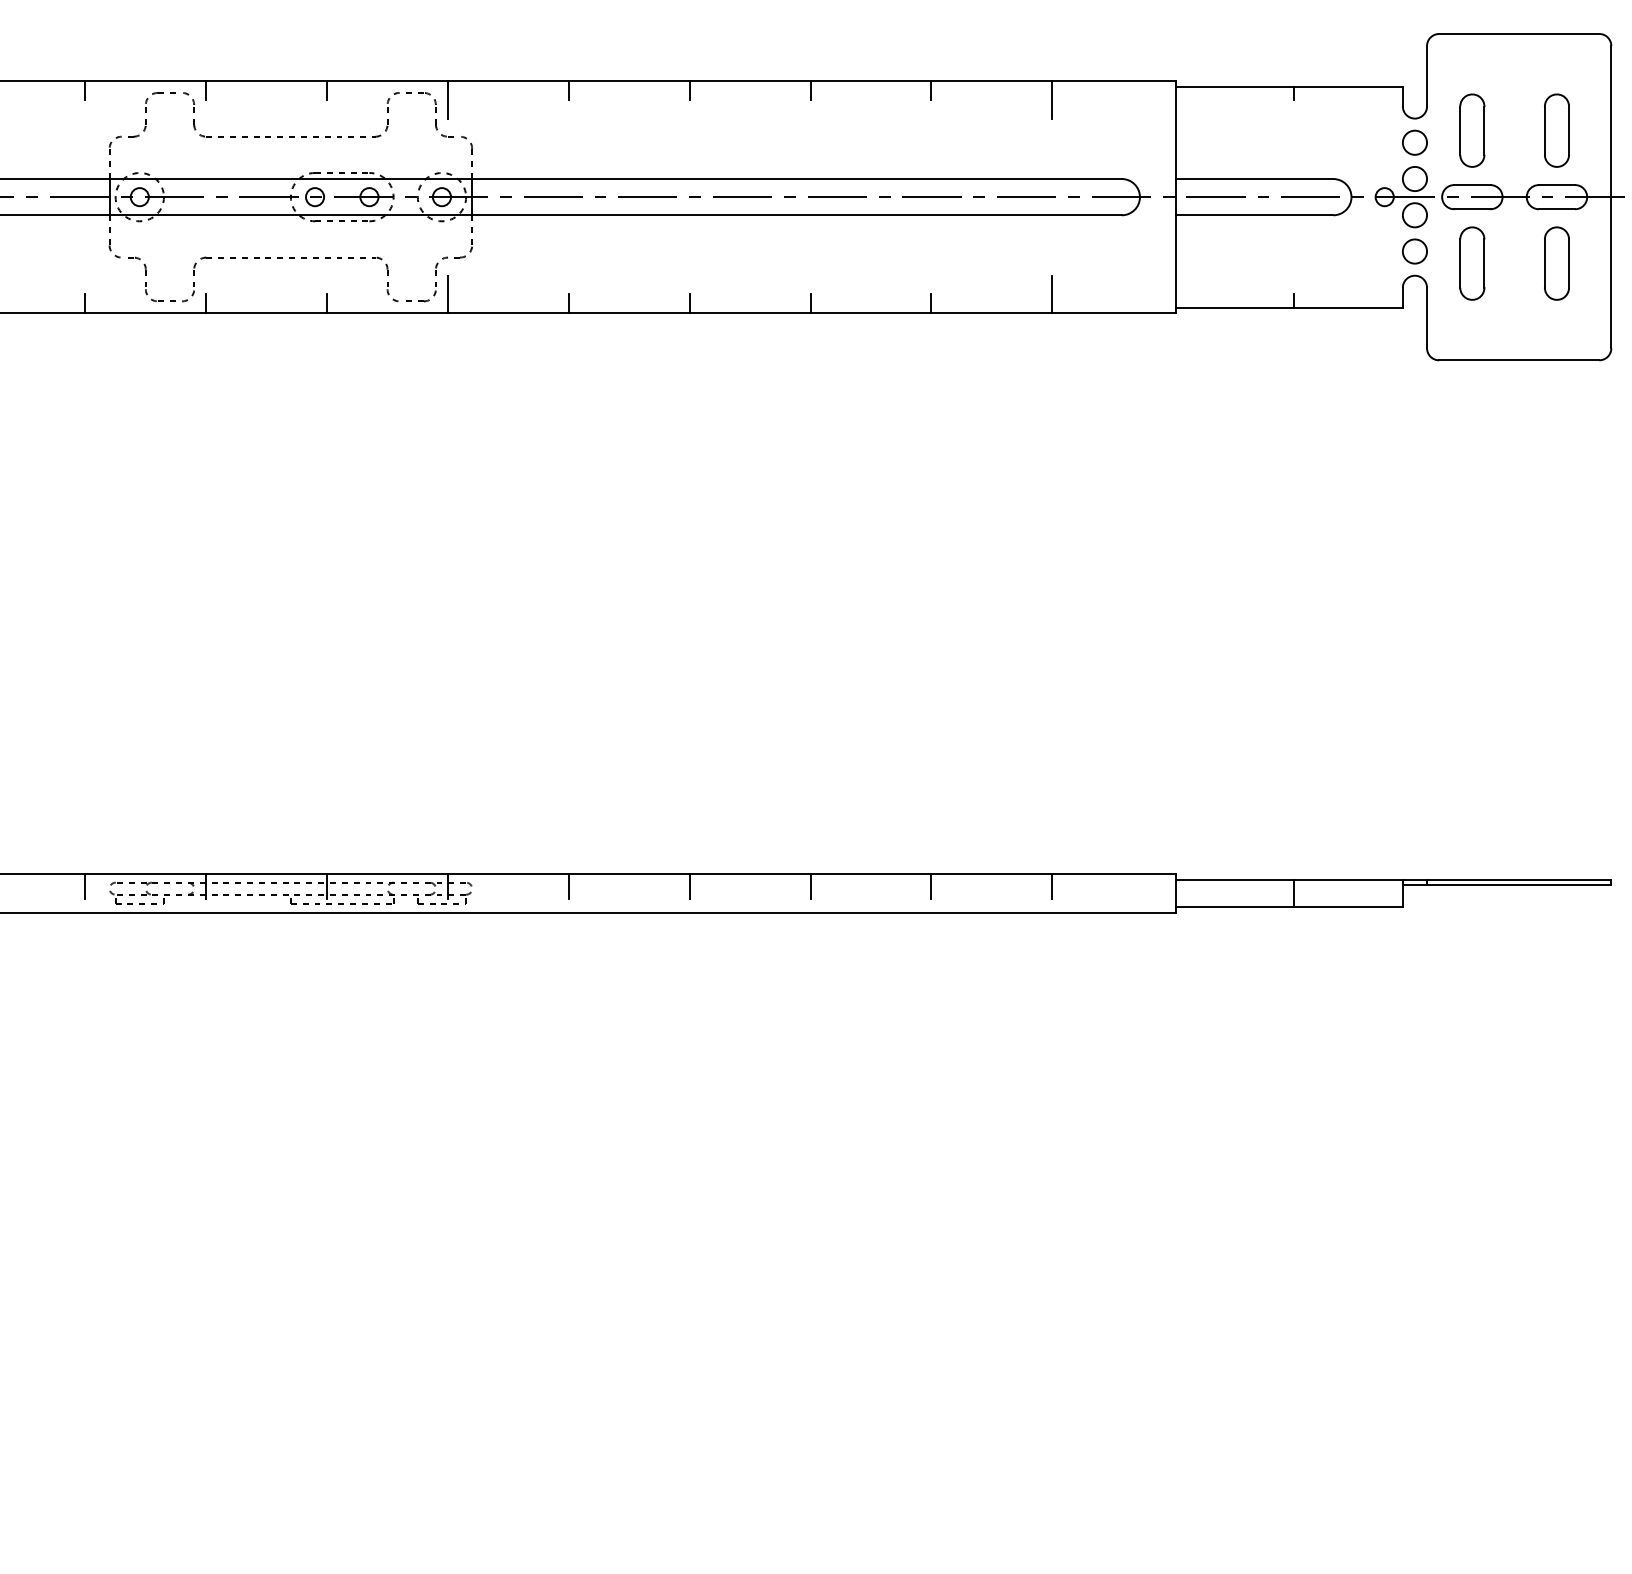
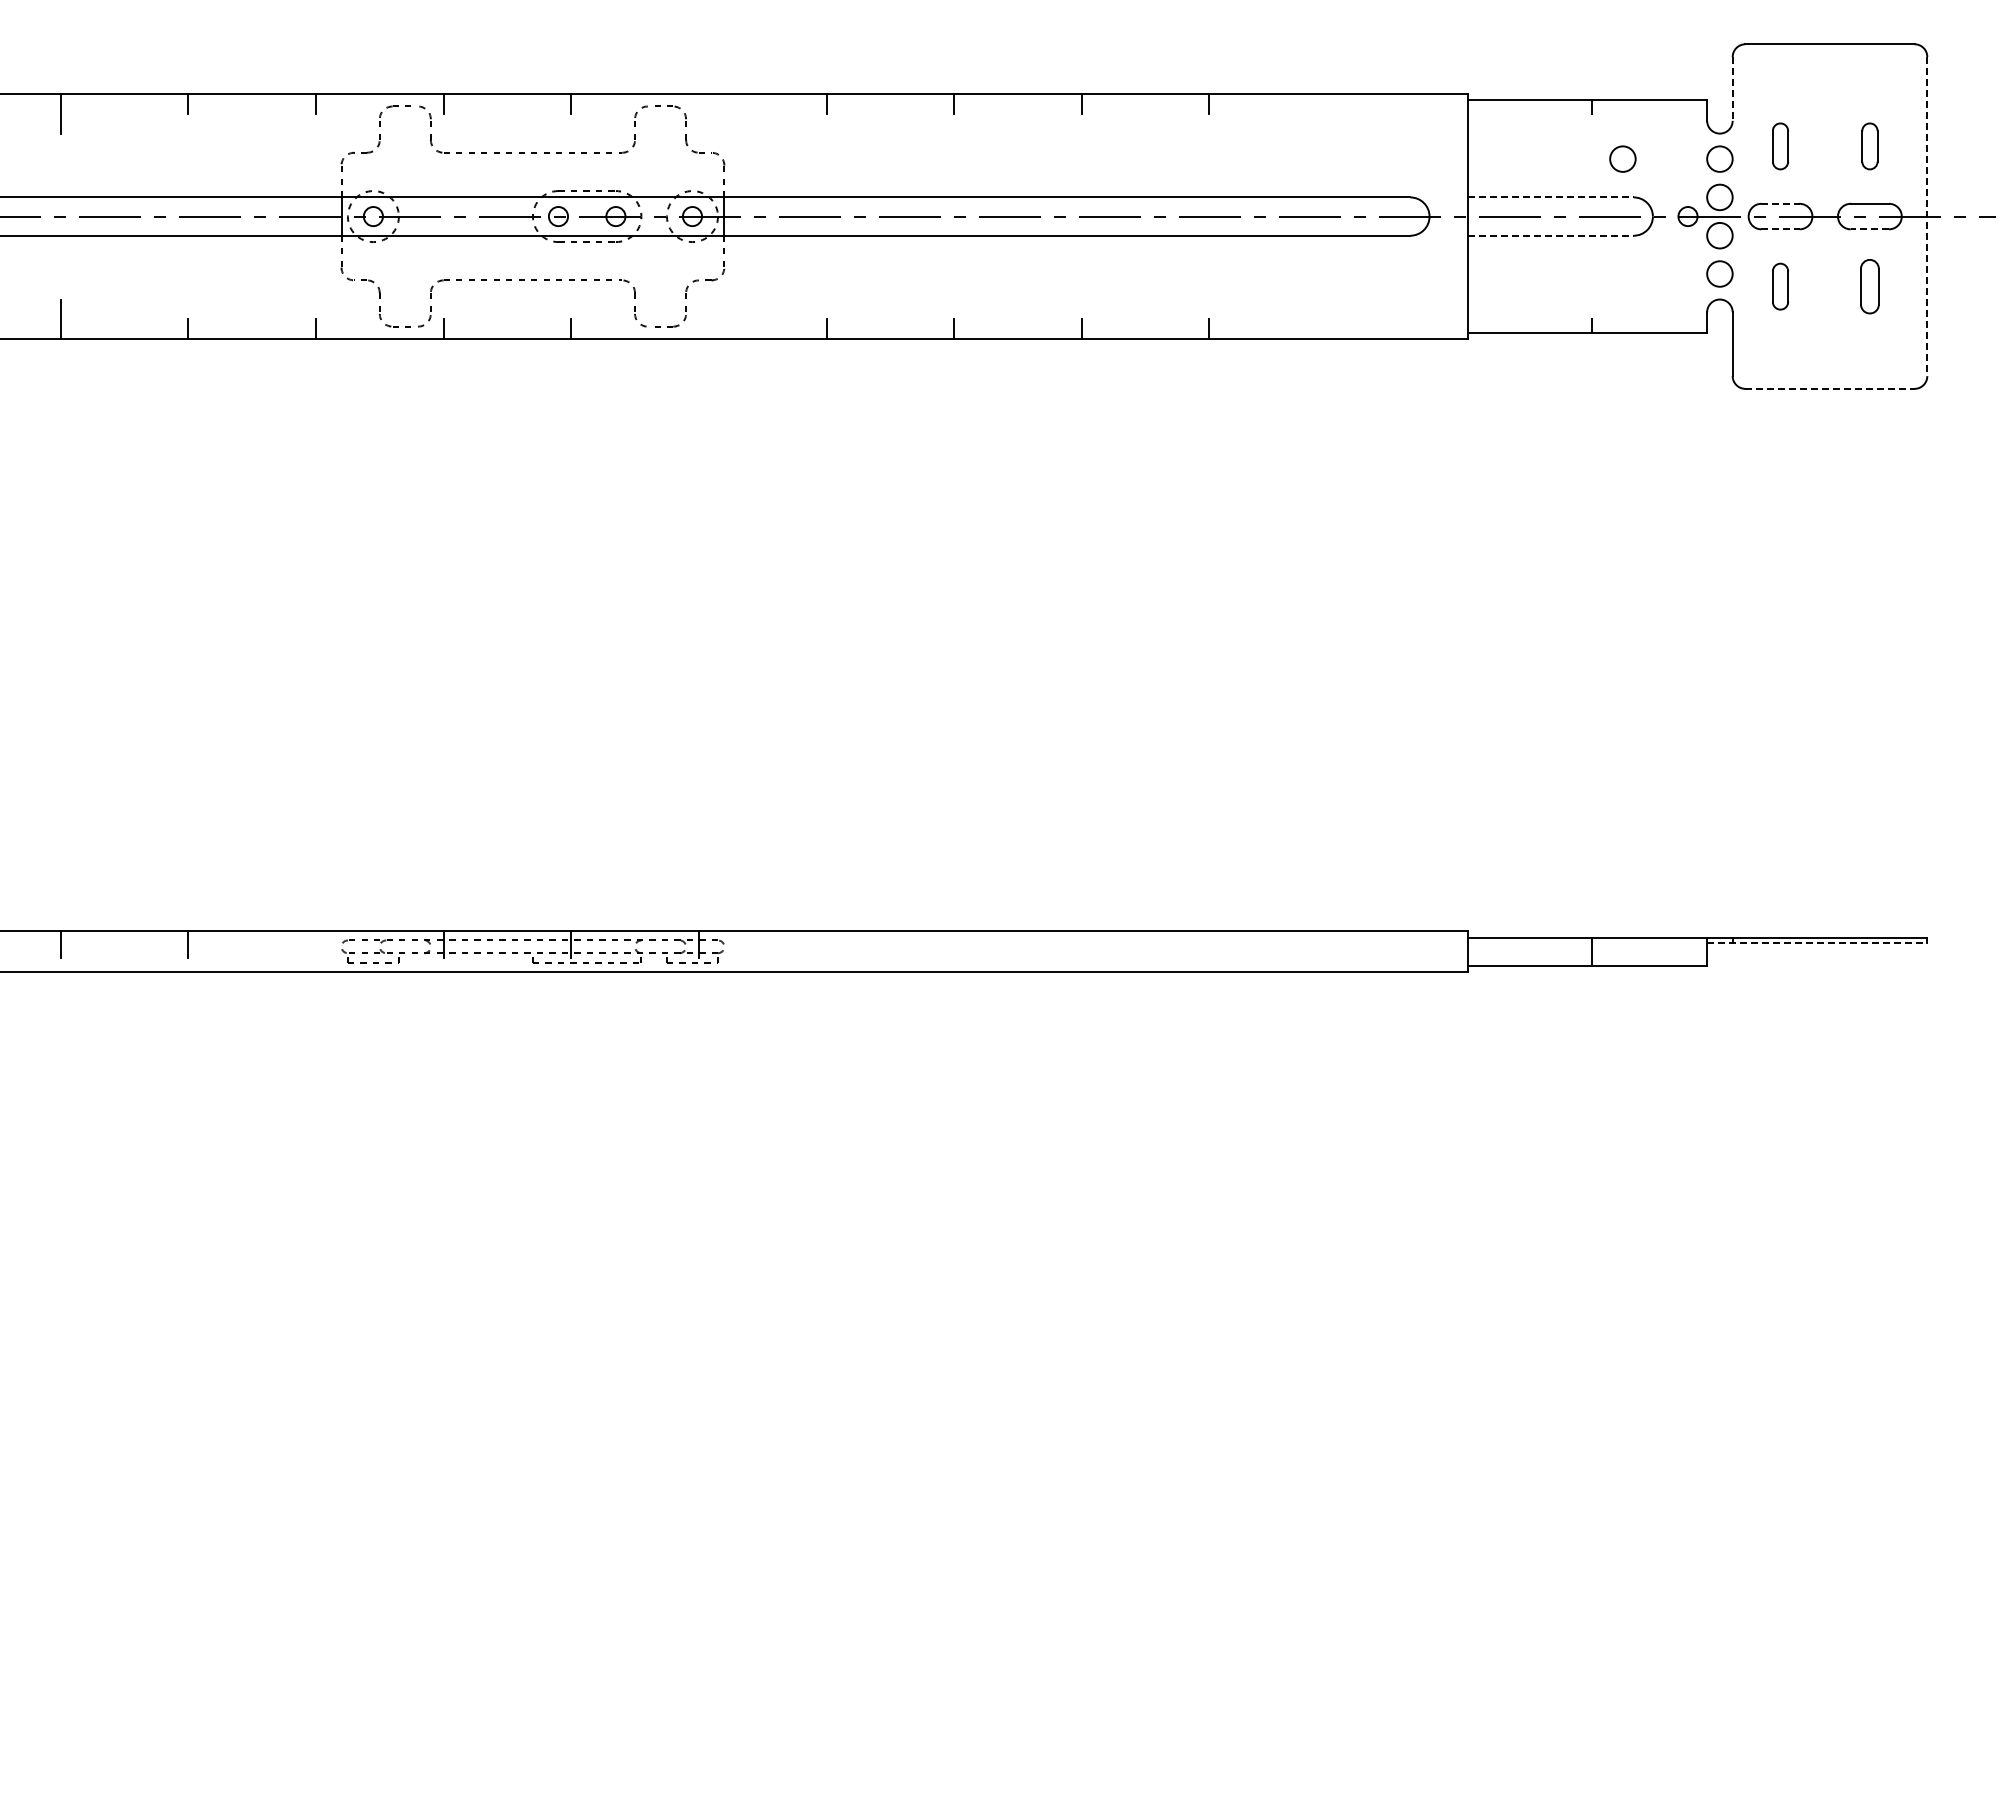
line: (1426, 75) -> (1732, 88), solid -> dashed
line: (447, 99) -> (698, 113), removed
line: (1052, 99) -> (1337, 113), removed
part: (1472, 130) -> (1780, 146), size x0.6
part: (1556, 130) -> (1869, 146), size x0.6
circle: (1322, 142) -> (1622, 158), added
line: (1254, 179) -> (1550, 197), solid -> dashed
line: (1473, 184) -> (1781, 203), solid -> dashed
line: (1611, 197) -> (1927, 216), solid -> dashed
line: (1473, 209) -> (1781, 229), solid -> dashed
line: (1556, 209) -> (1869, 229), solid -> dashed
line: (1254, 215) -> (1550, 235), solid -> dashed
part: (1472, 263) -> (1780, 286), size x0.6
part: (1556, 263) -> (1869, 286), size x0.7
line: (447, 294) -> (698, 319), removed
line: (1052, 294) -> (1337, 319), removed
line: (1519, 359) -> (1830, 388), solid -> dashed
line: (1507, 884) -> (1817, 942), solid -> dashed
line: (84, 886) -> (315, 944), removed
line: (568, 886) -> (826, 944), removed
line: (690, 886) -> (954, 944), removed
line: (810, 886) -> (1081, 944), removed
line: (931, 886) -> (1209, 944), removed
line: (1052, 886) -> (1337, 944), removed

